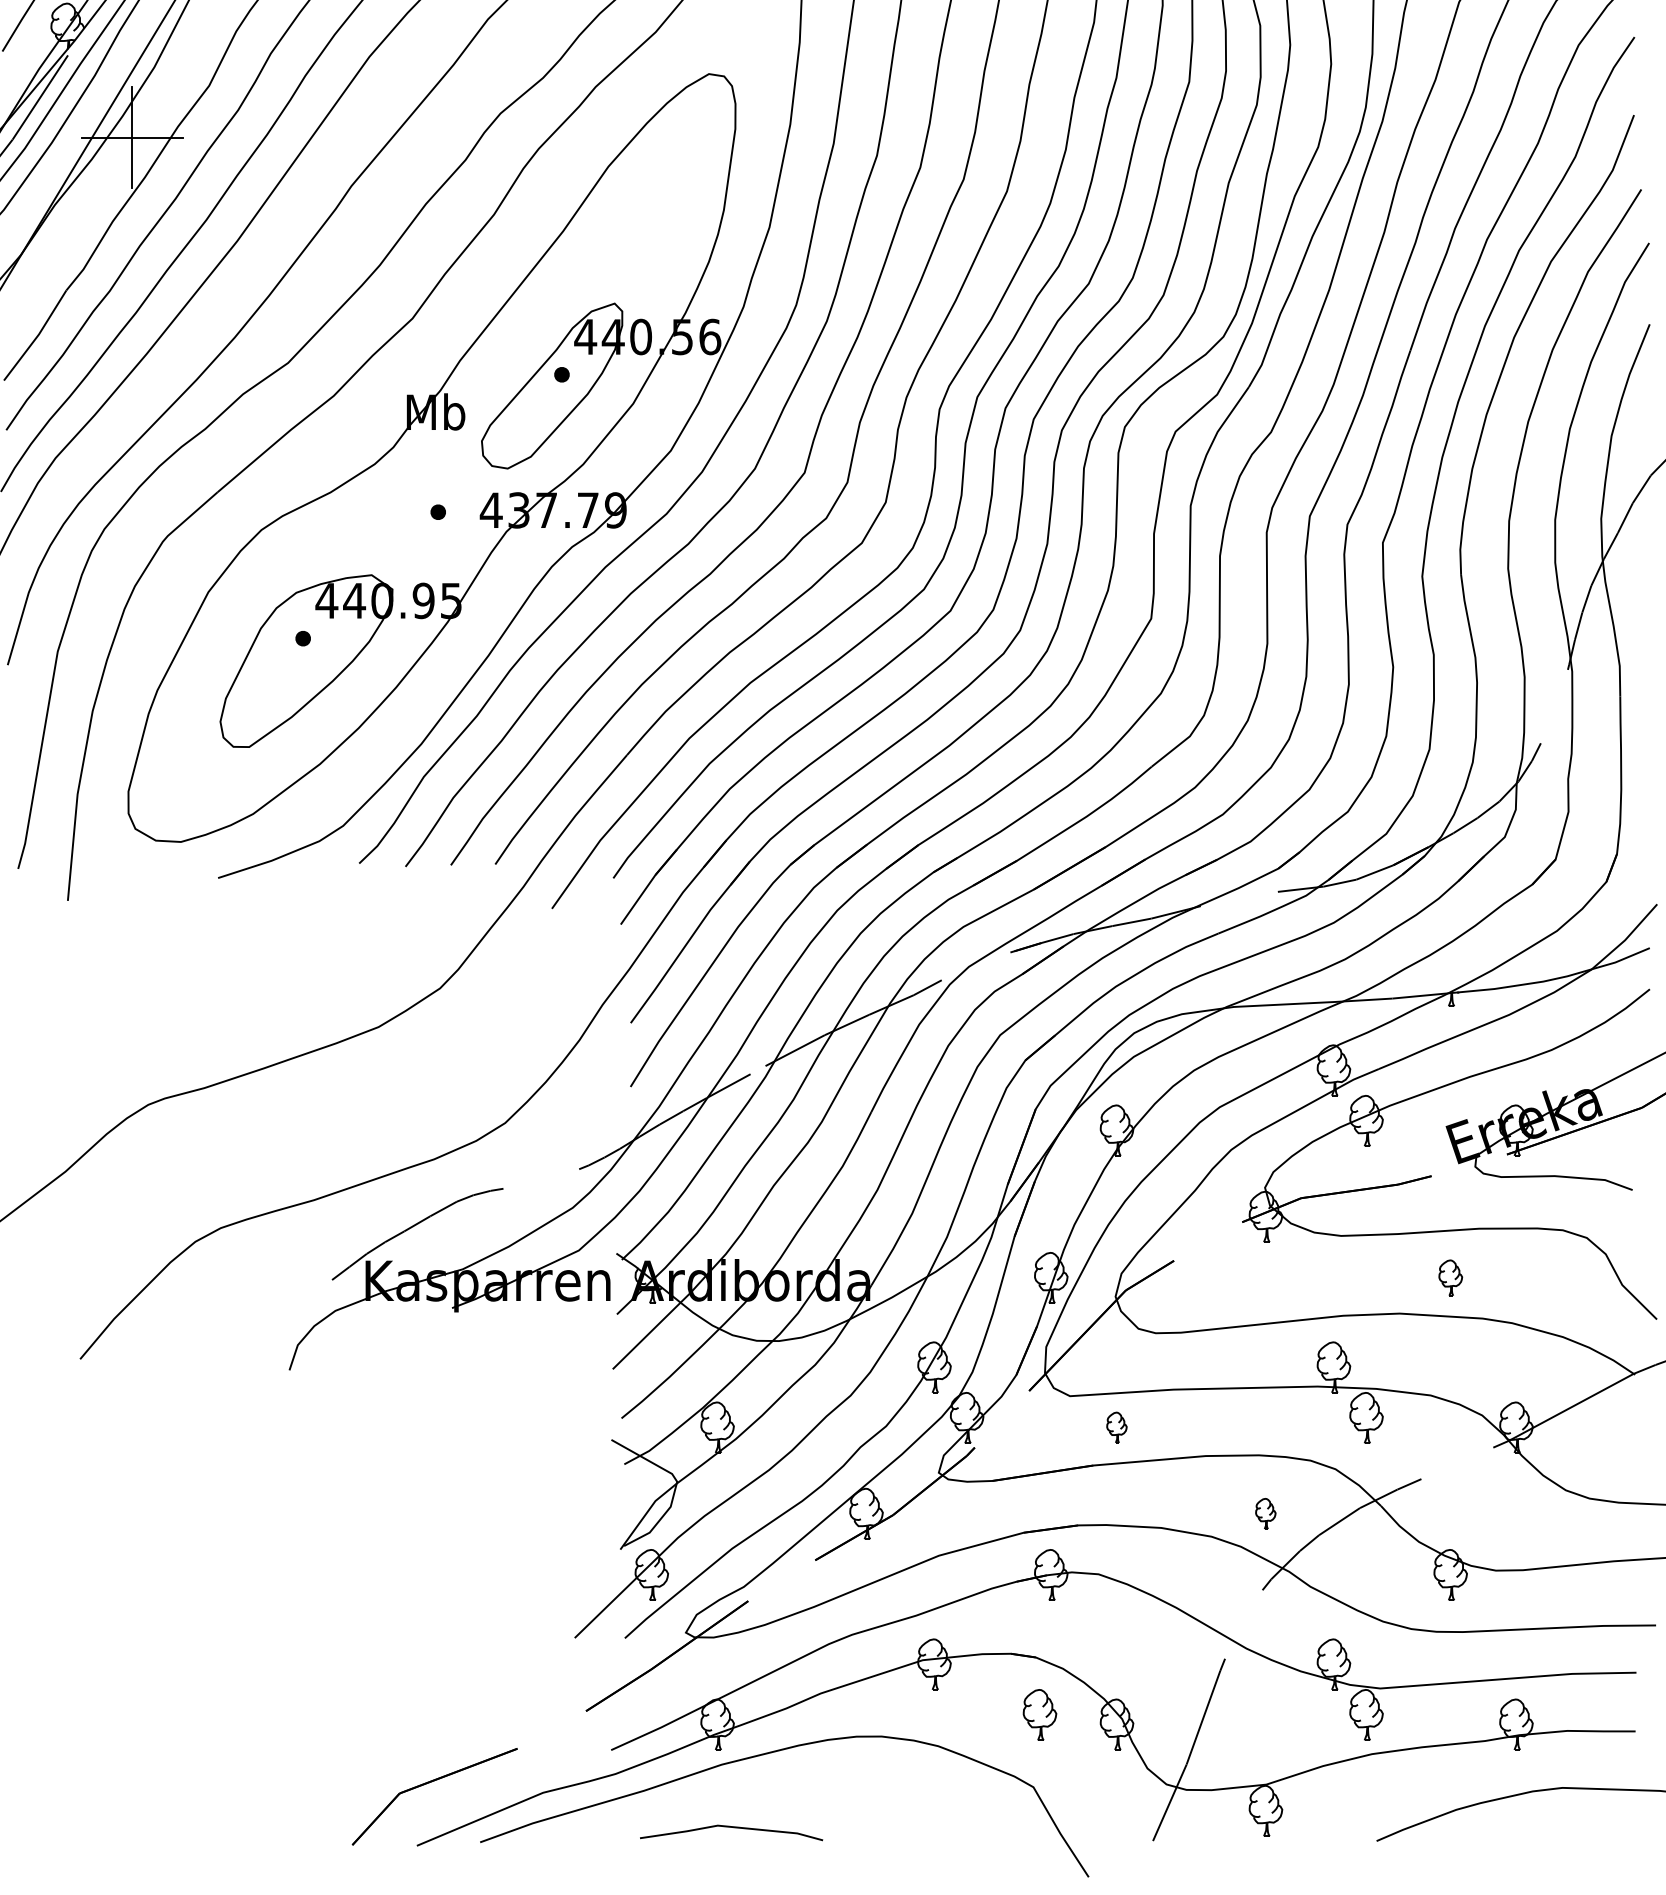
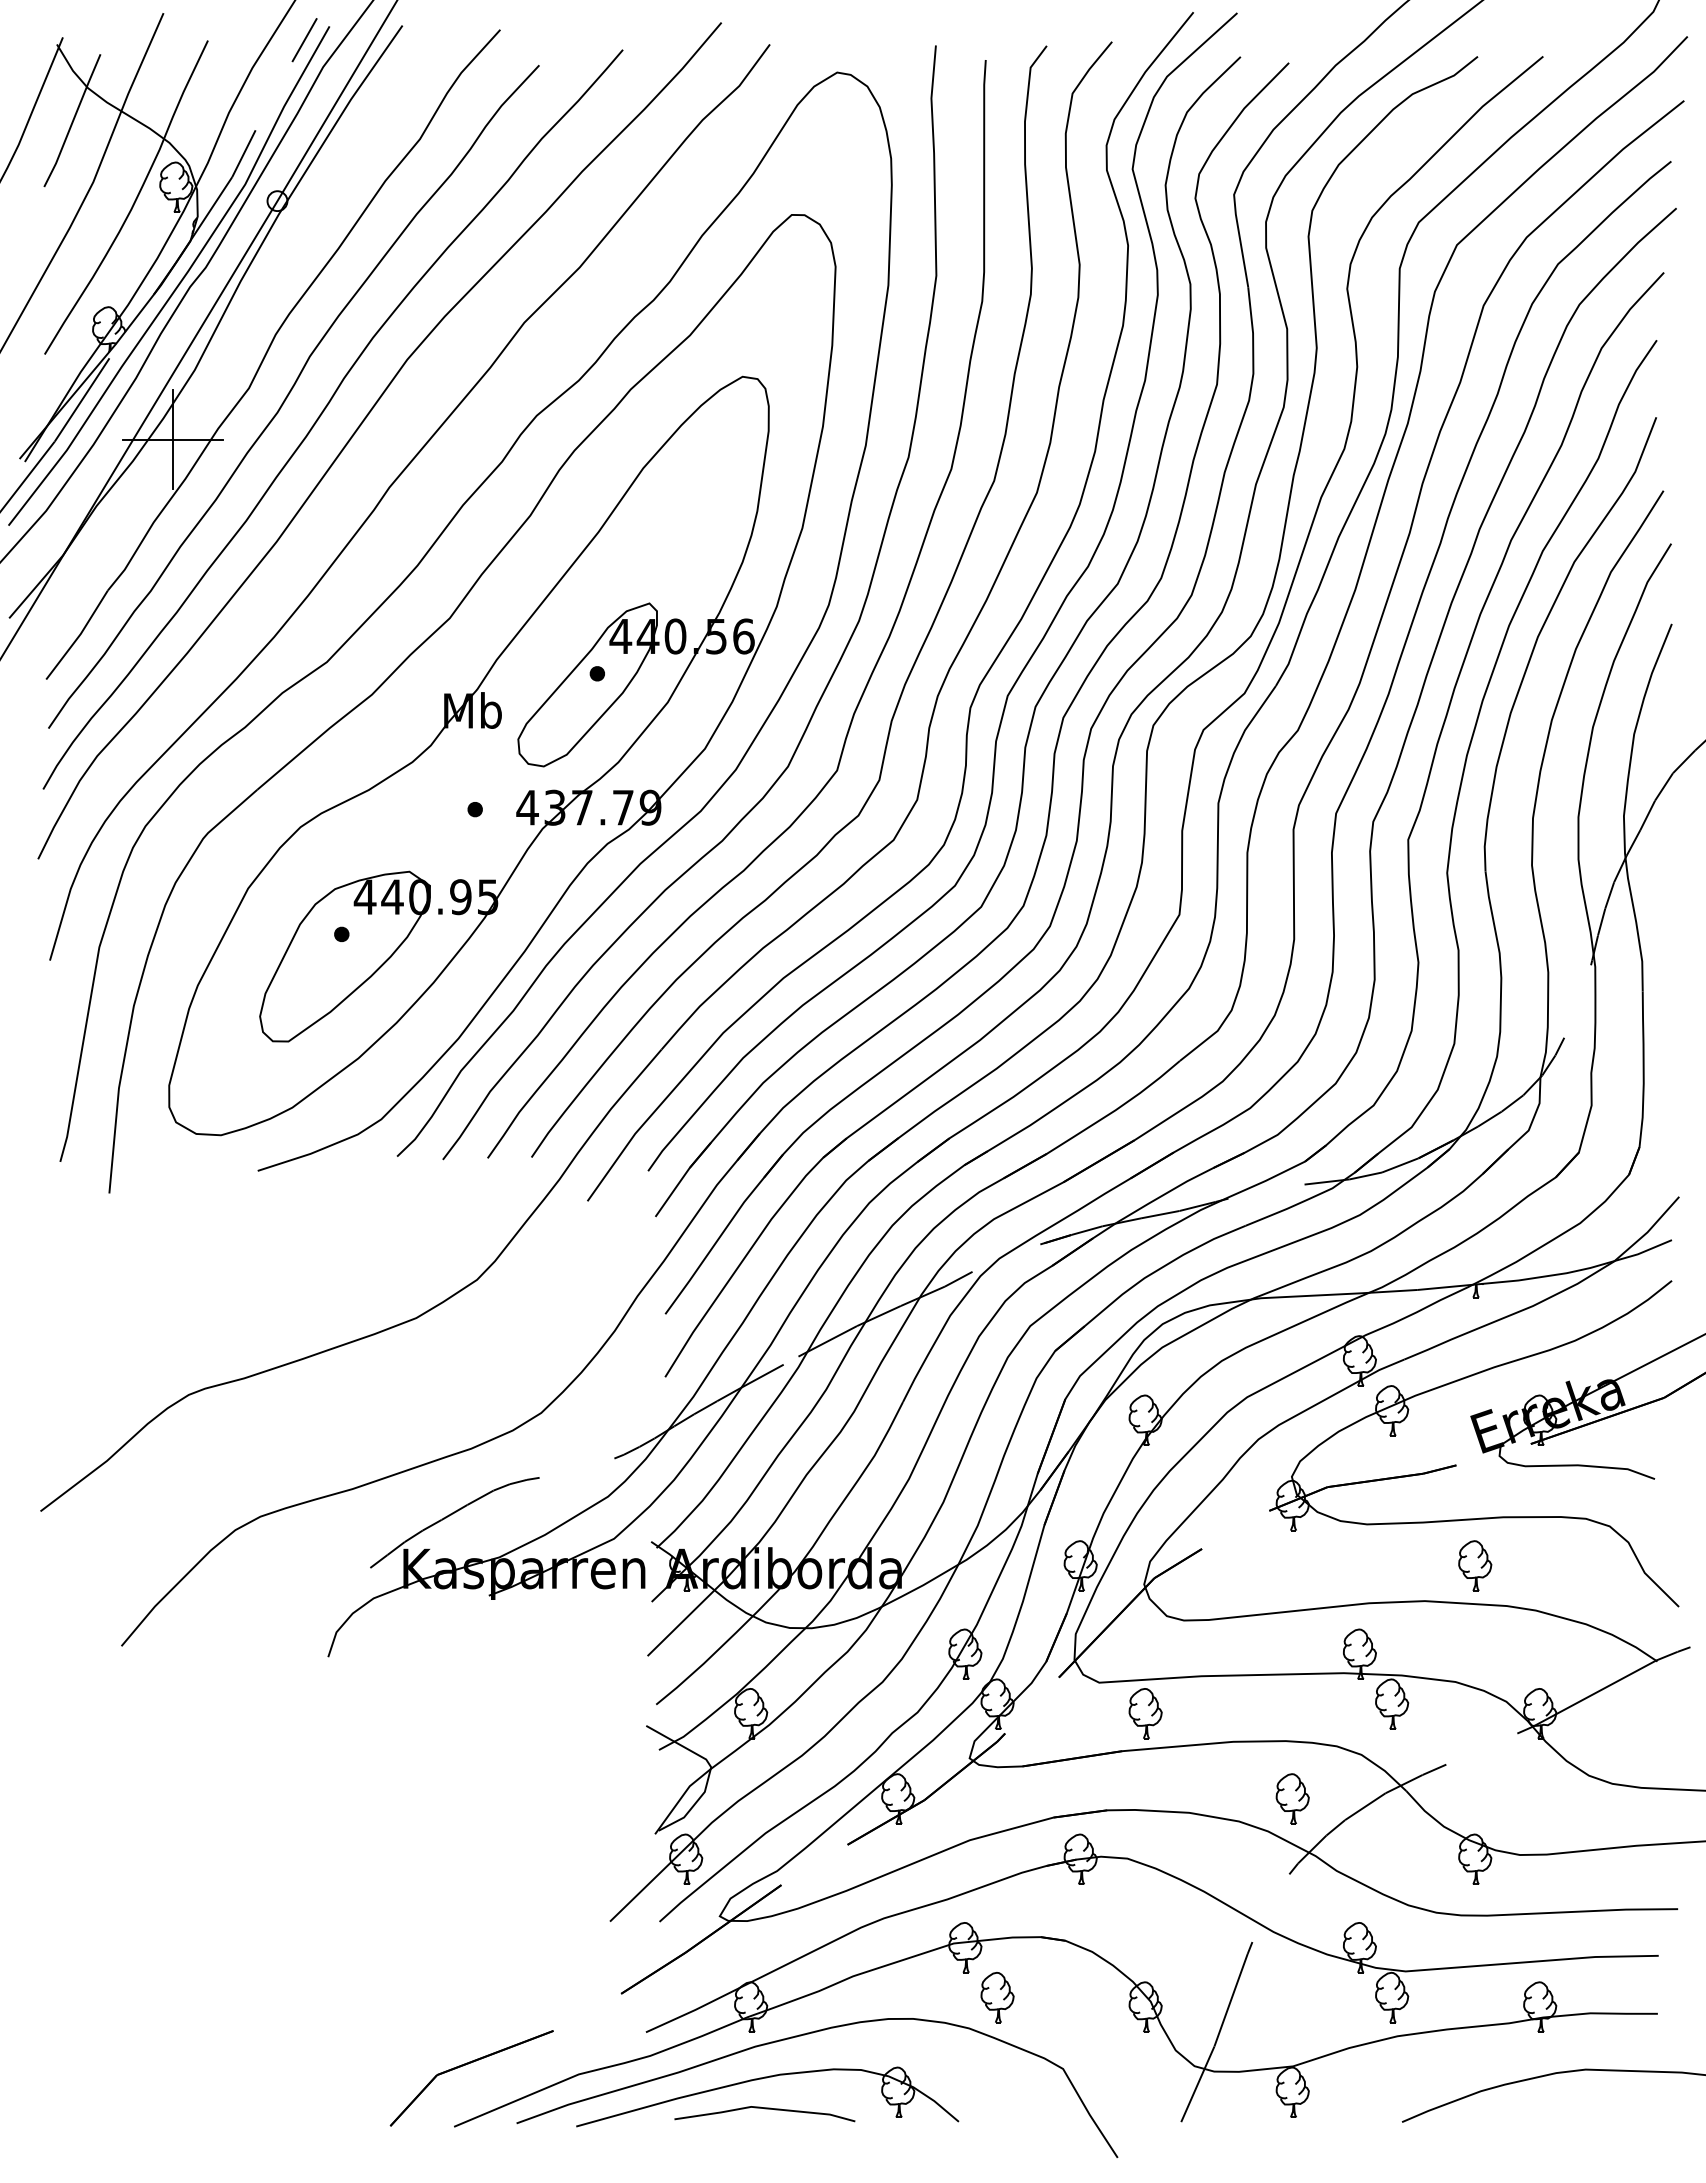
part: (1450, 1277) -> (1475, 1565), size x1.43
part: (1116, 1427) -> (1145, 1713), size x1.67
part: (1265, 1513) -> (1292, 1798), size x1.67
part: (1039, 1714) -> (997, 1997), moved
part: (729, 1797) -> (762, 2079), added

